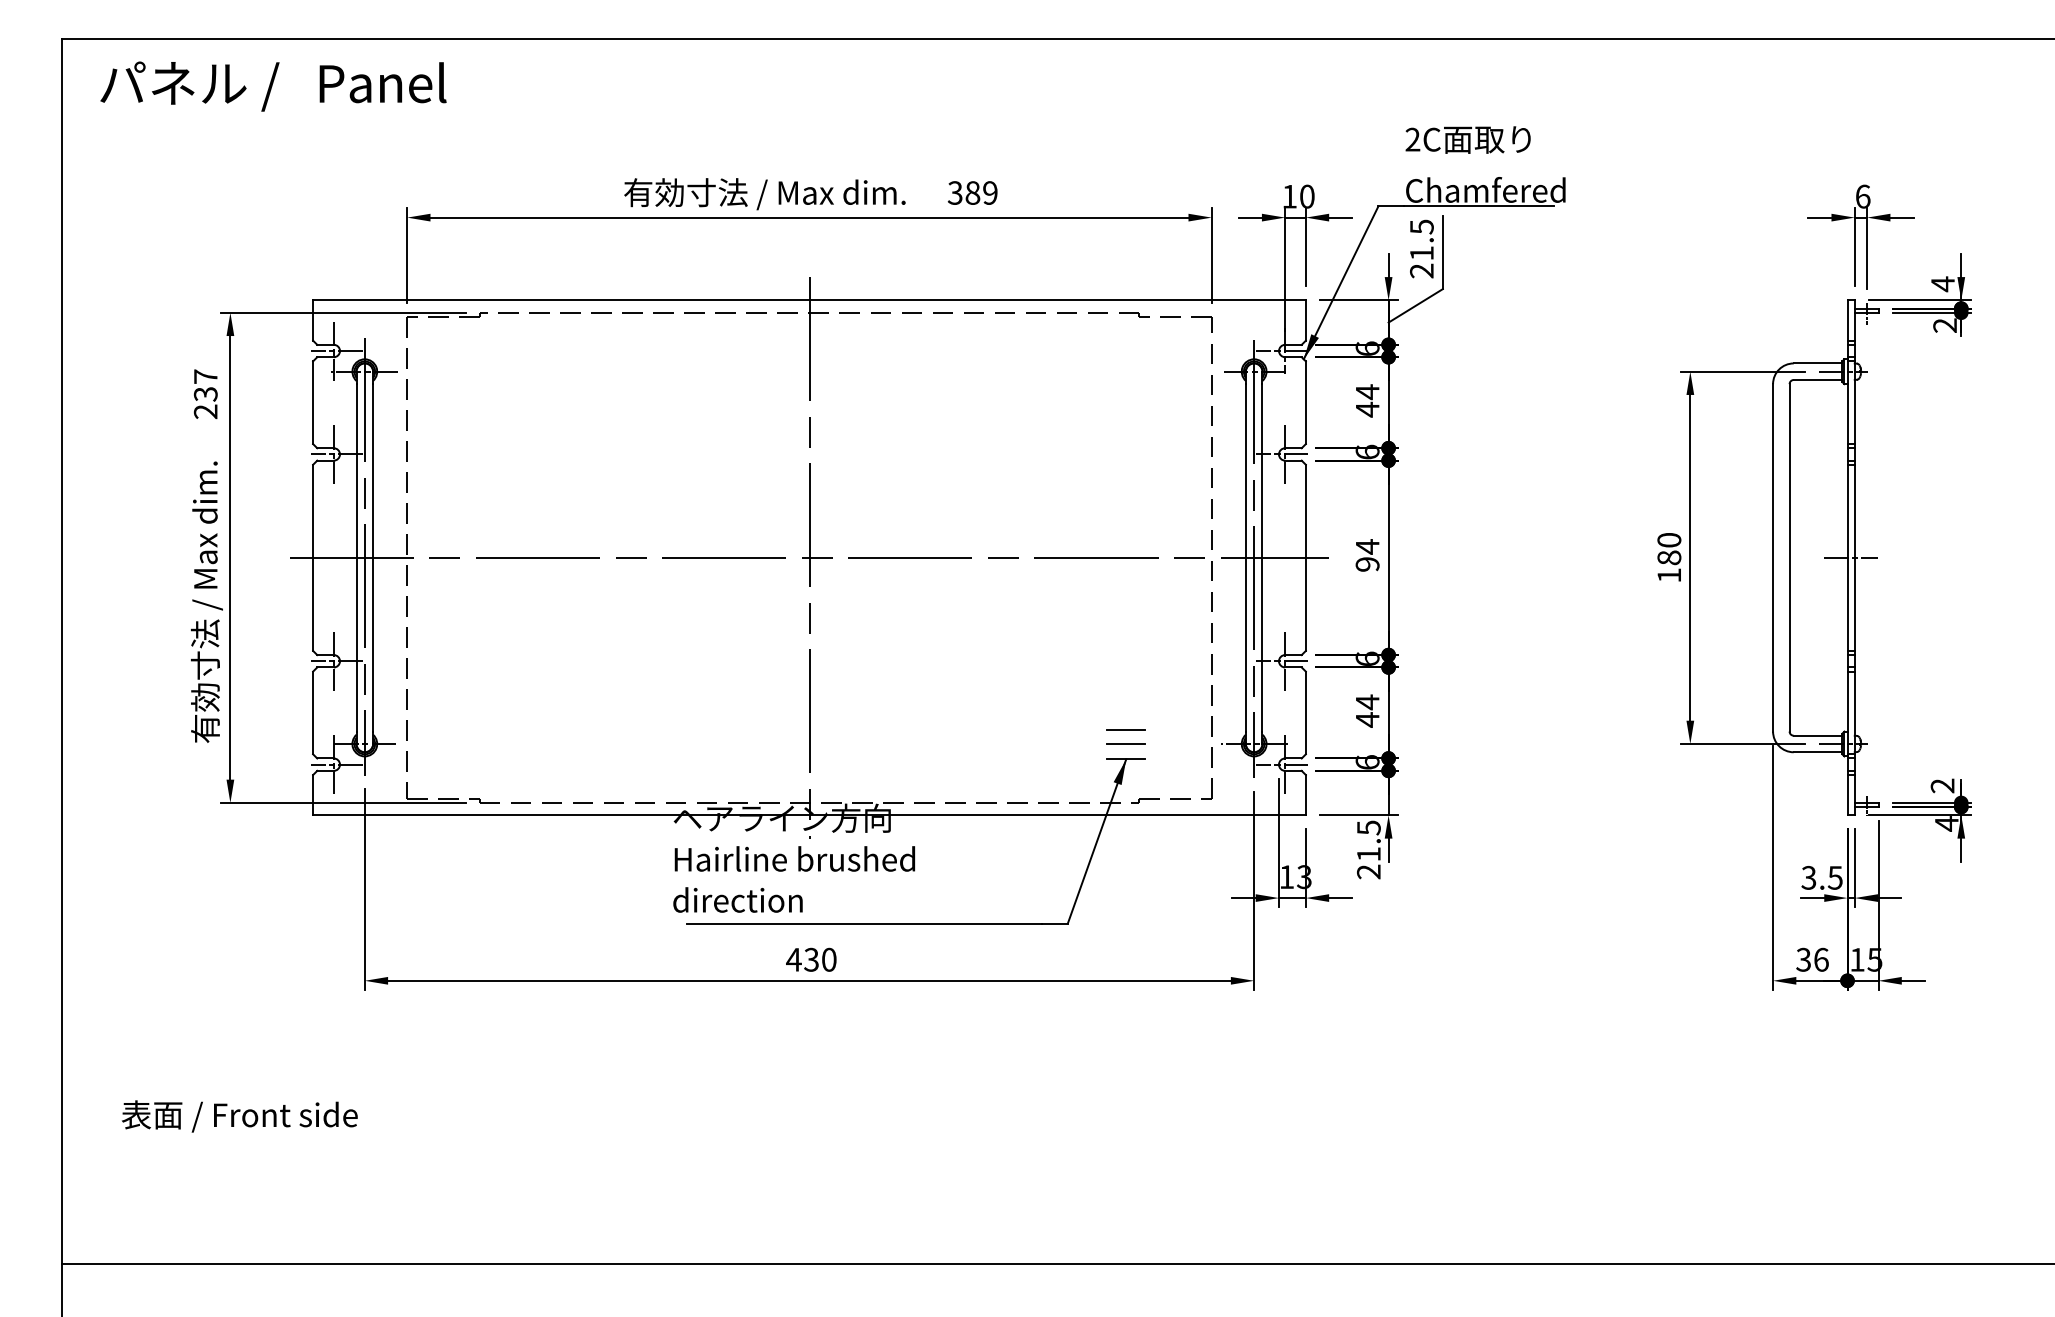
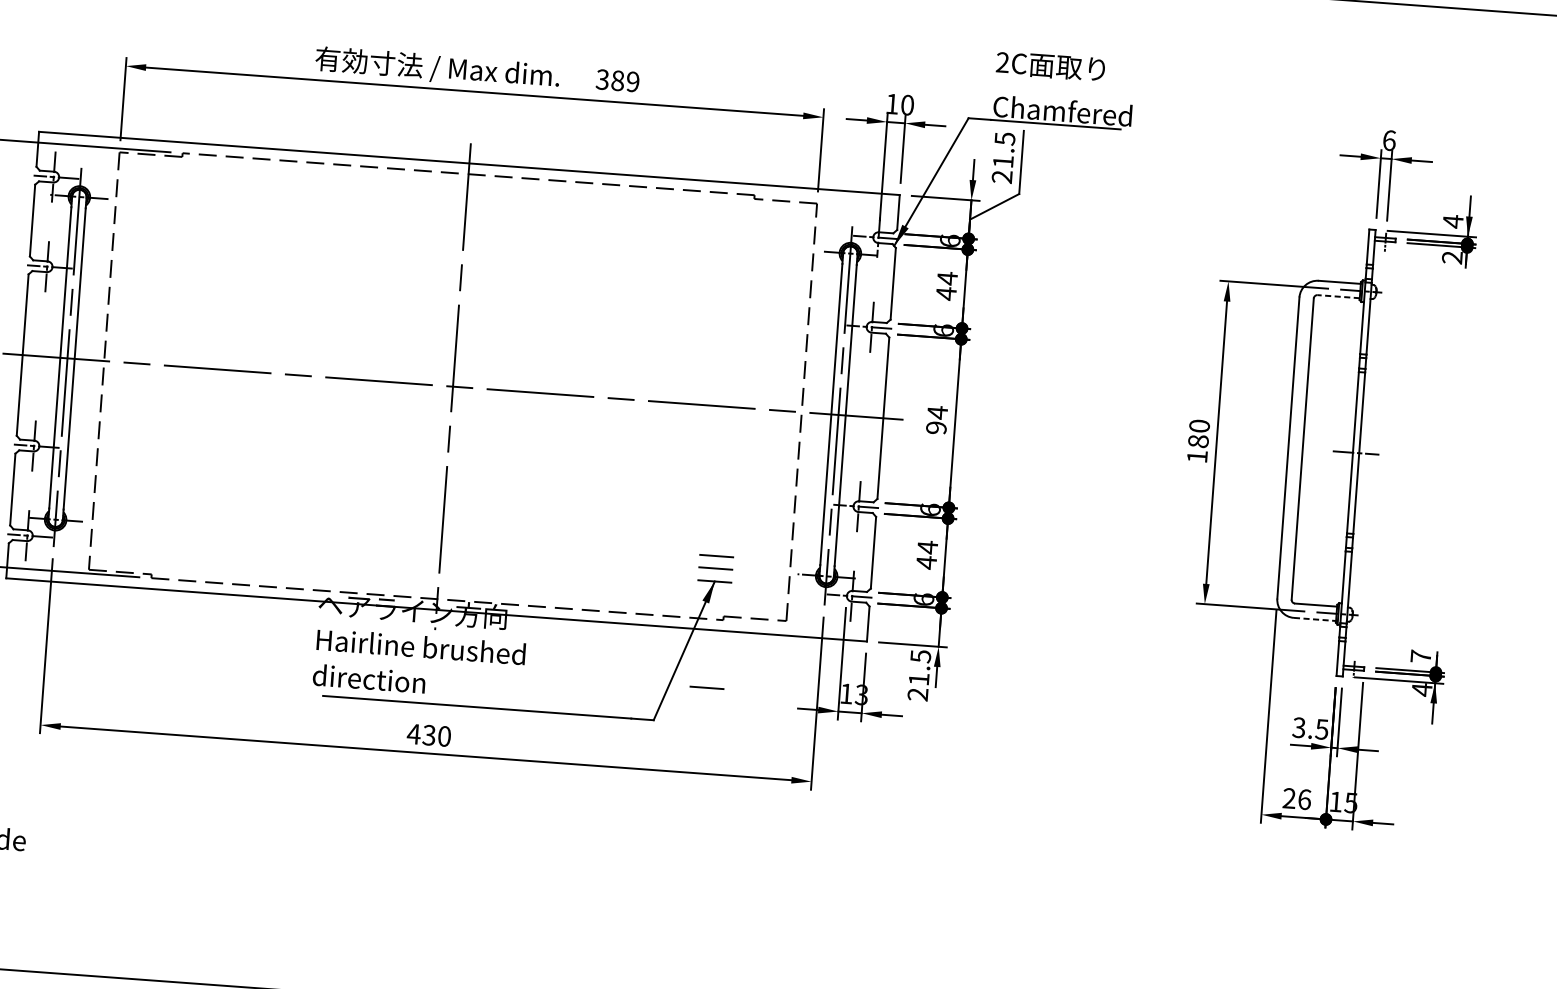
line: (1817, 379) -> (1338, 296), solid -> dashed
line: (1818, 752) -> (1315, 619), solid -> dashed
text: (1942, 785) -> (1420, 656), 2 -> 7
line: (1125, 881) -> (706, 687), added
text: (1803, 959) -> (1289, 798), 36 -> 26

